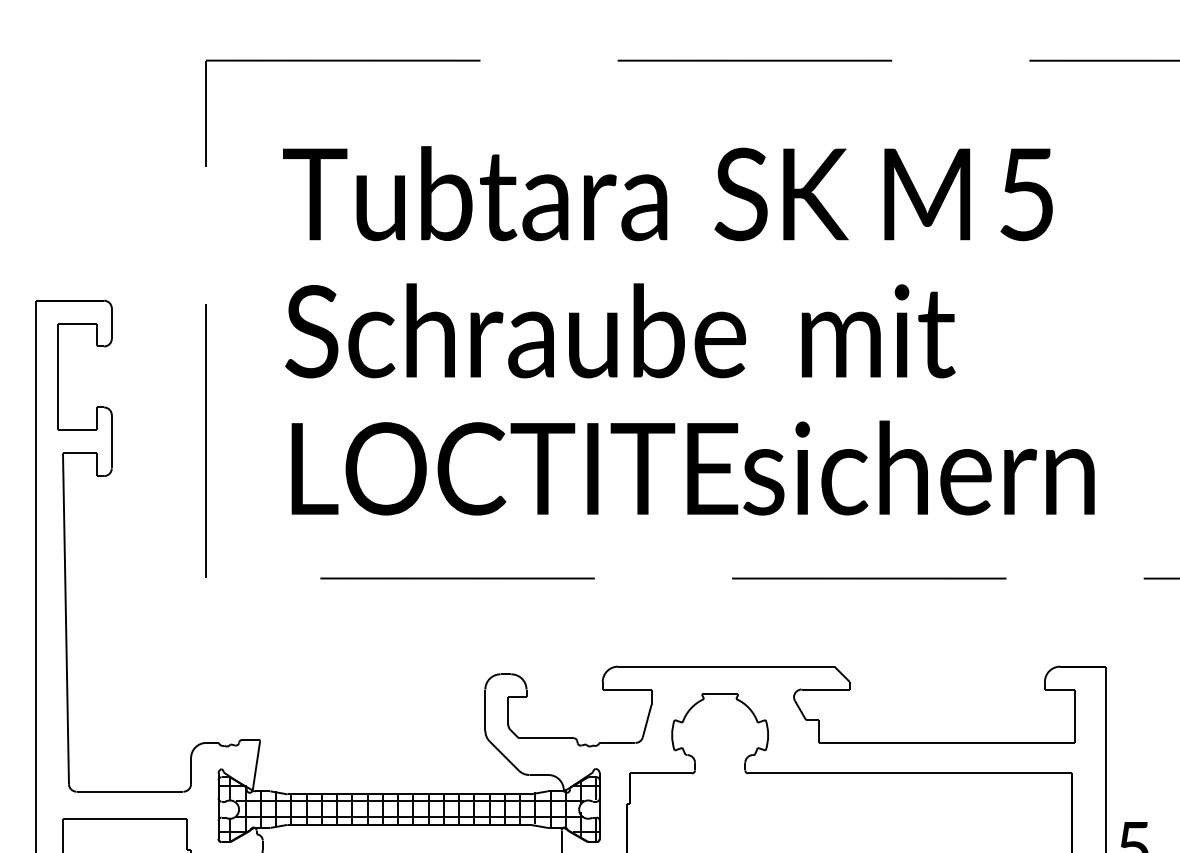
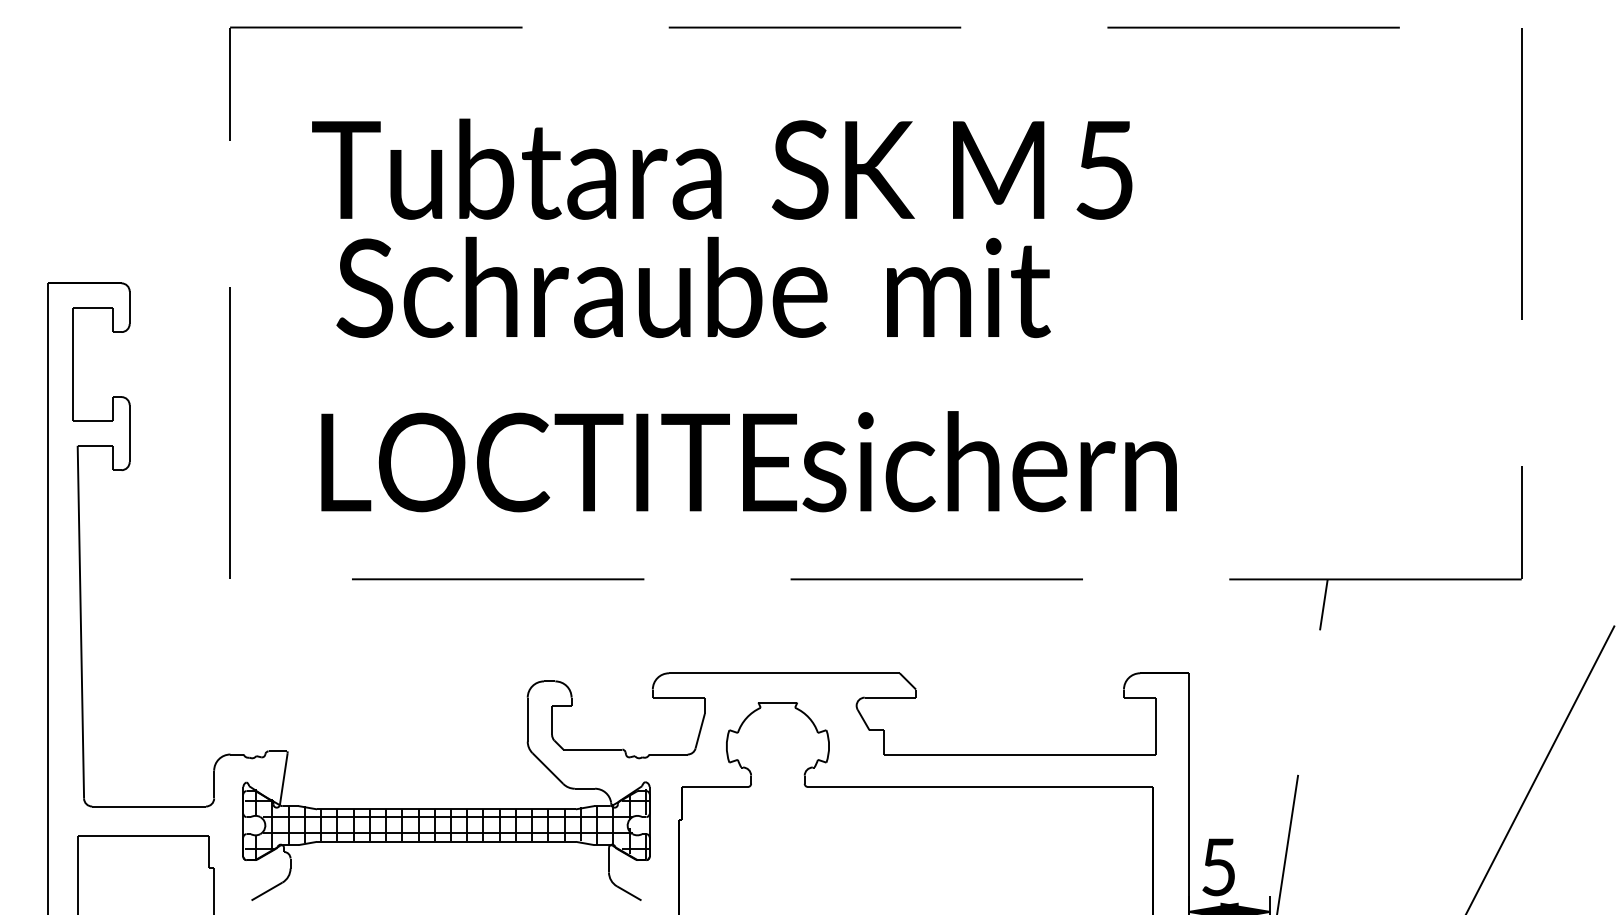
text: (620, 330) -> (693, 287), moved

